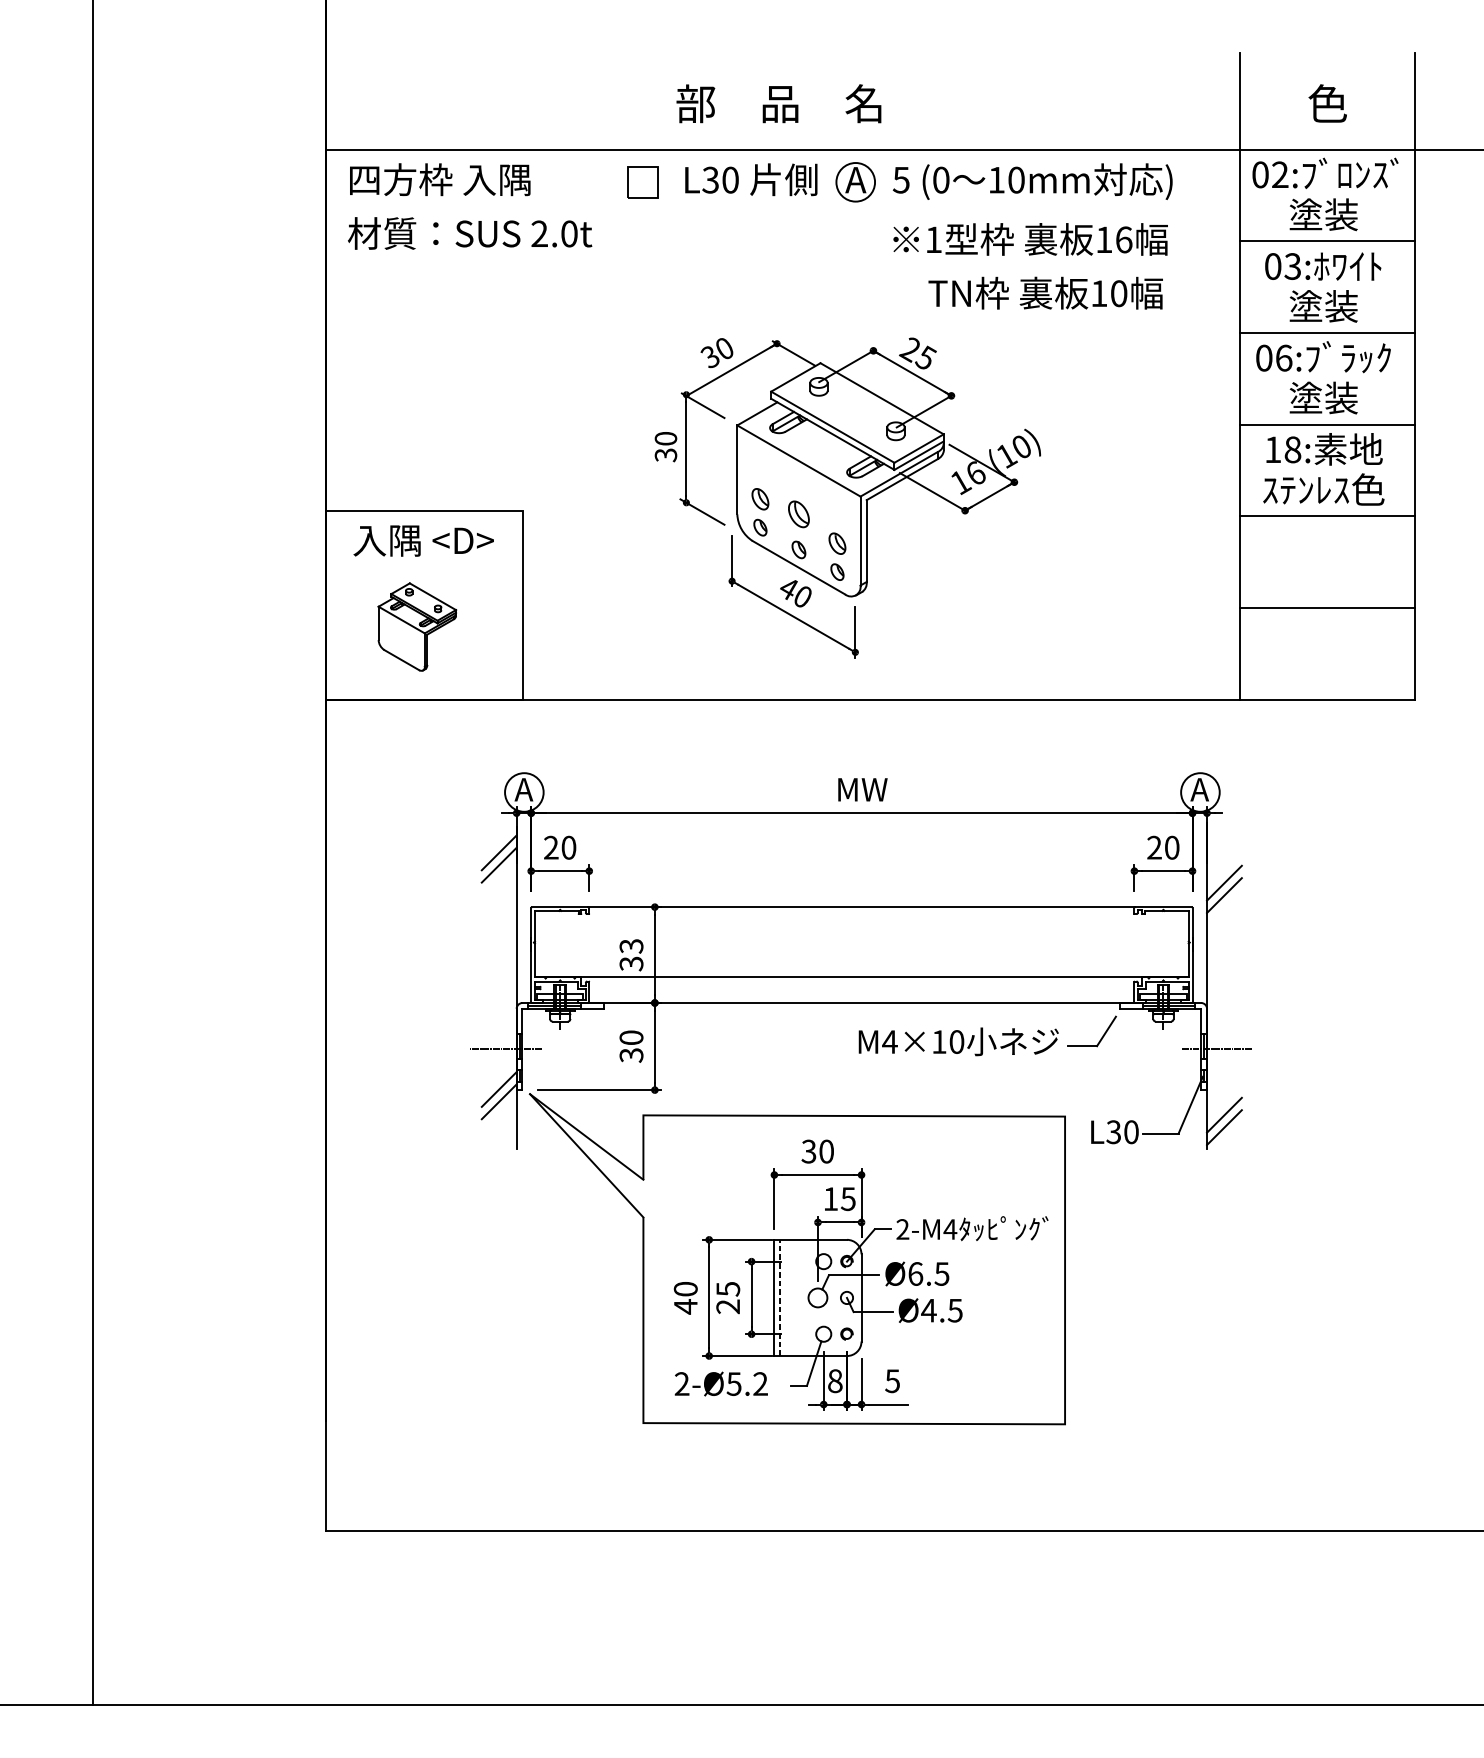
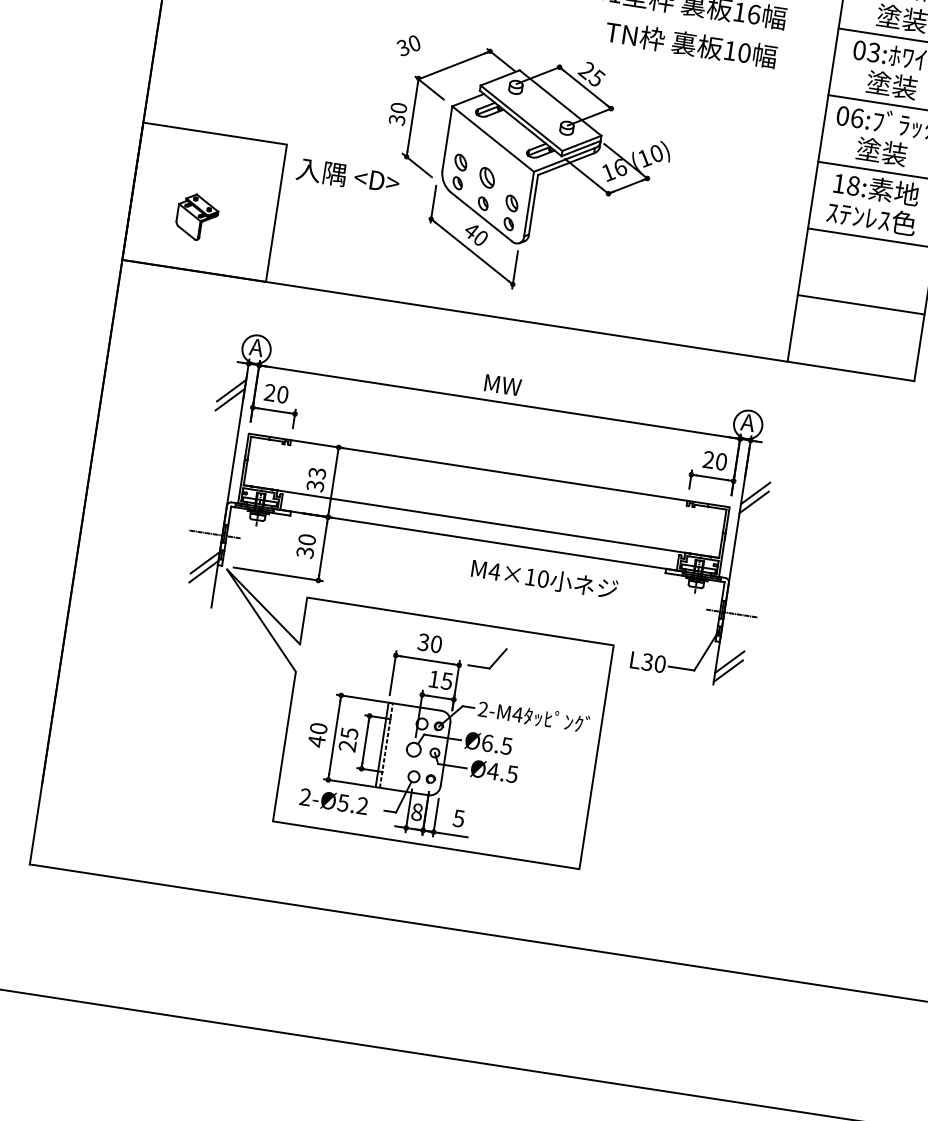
text: (716, 353) -> (408, 46), moved
text: (423, 540) -> (347, 176), moved
part: (417, 626) -> (197, 216), size x0.7
part: (1100, 1038) -> (492, 663), moved

